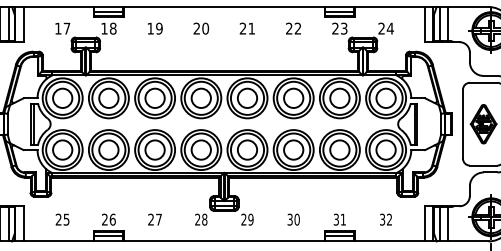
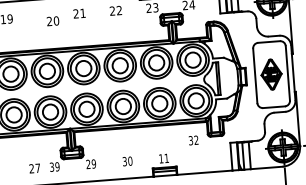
text: (201, 28) -> (53, 21), moved
text: (154, 219) -> (34, 168), moved
text: (201, 219) -> (54, 166), 28 -> 39
text: (335, 219) -> (160, 158), 31 -> 11
text: (385, 219) -> (193, 140), moved

